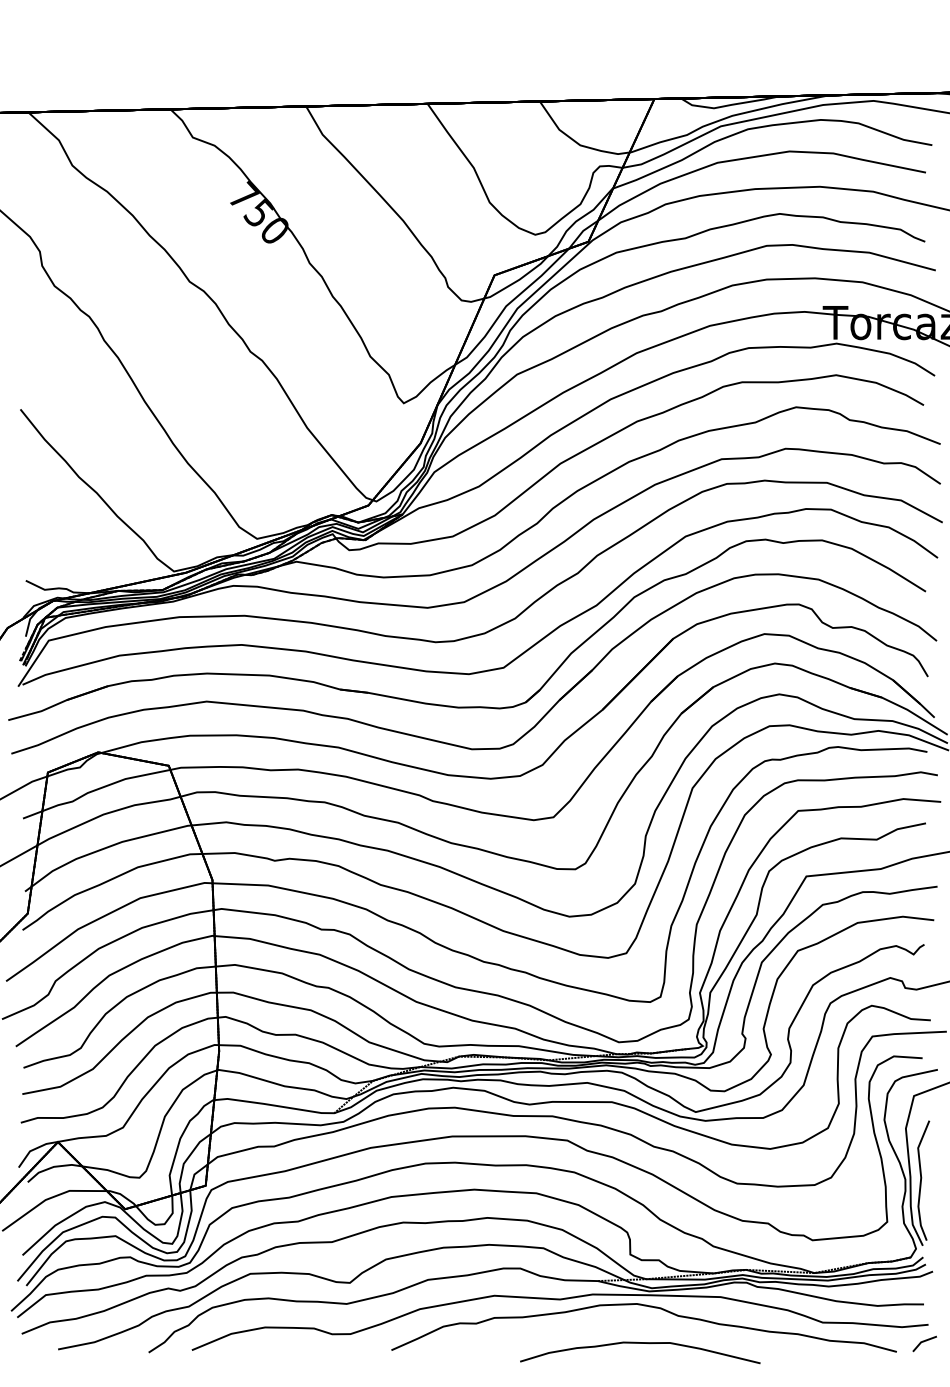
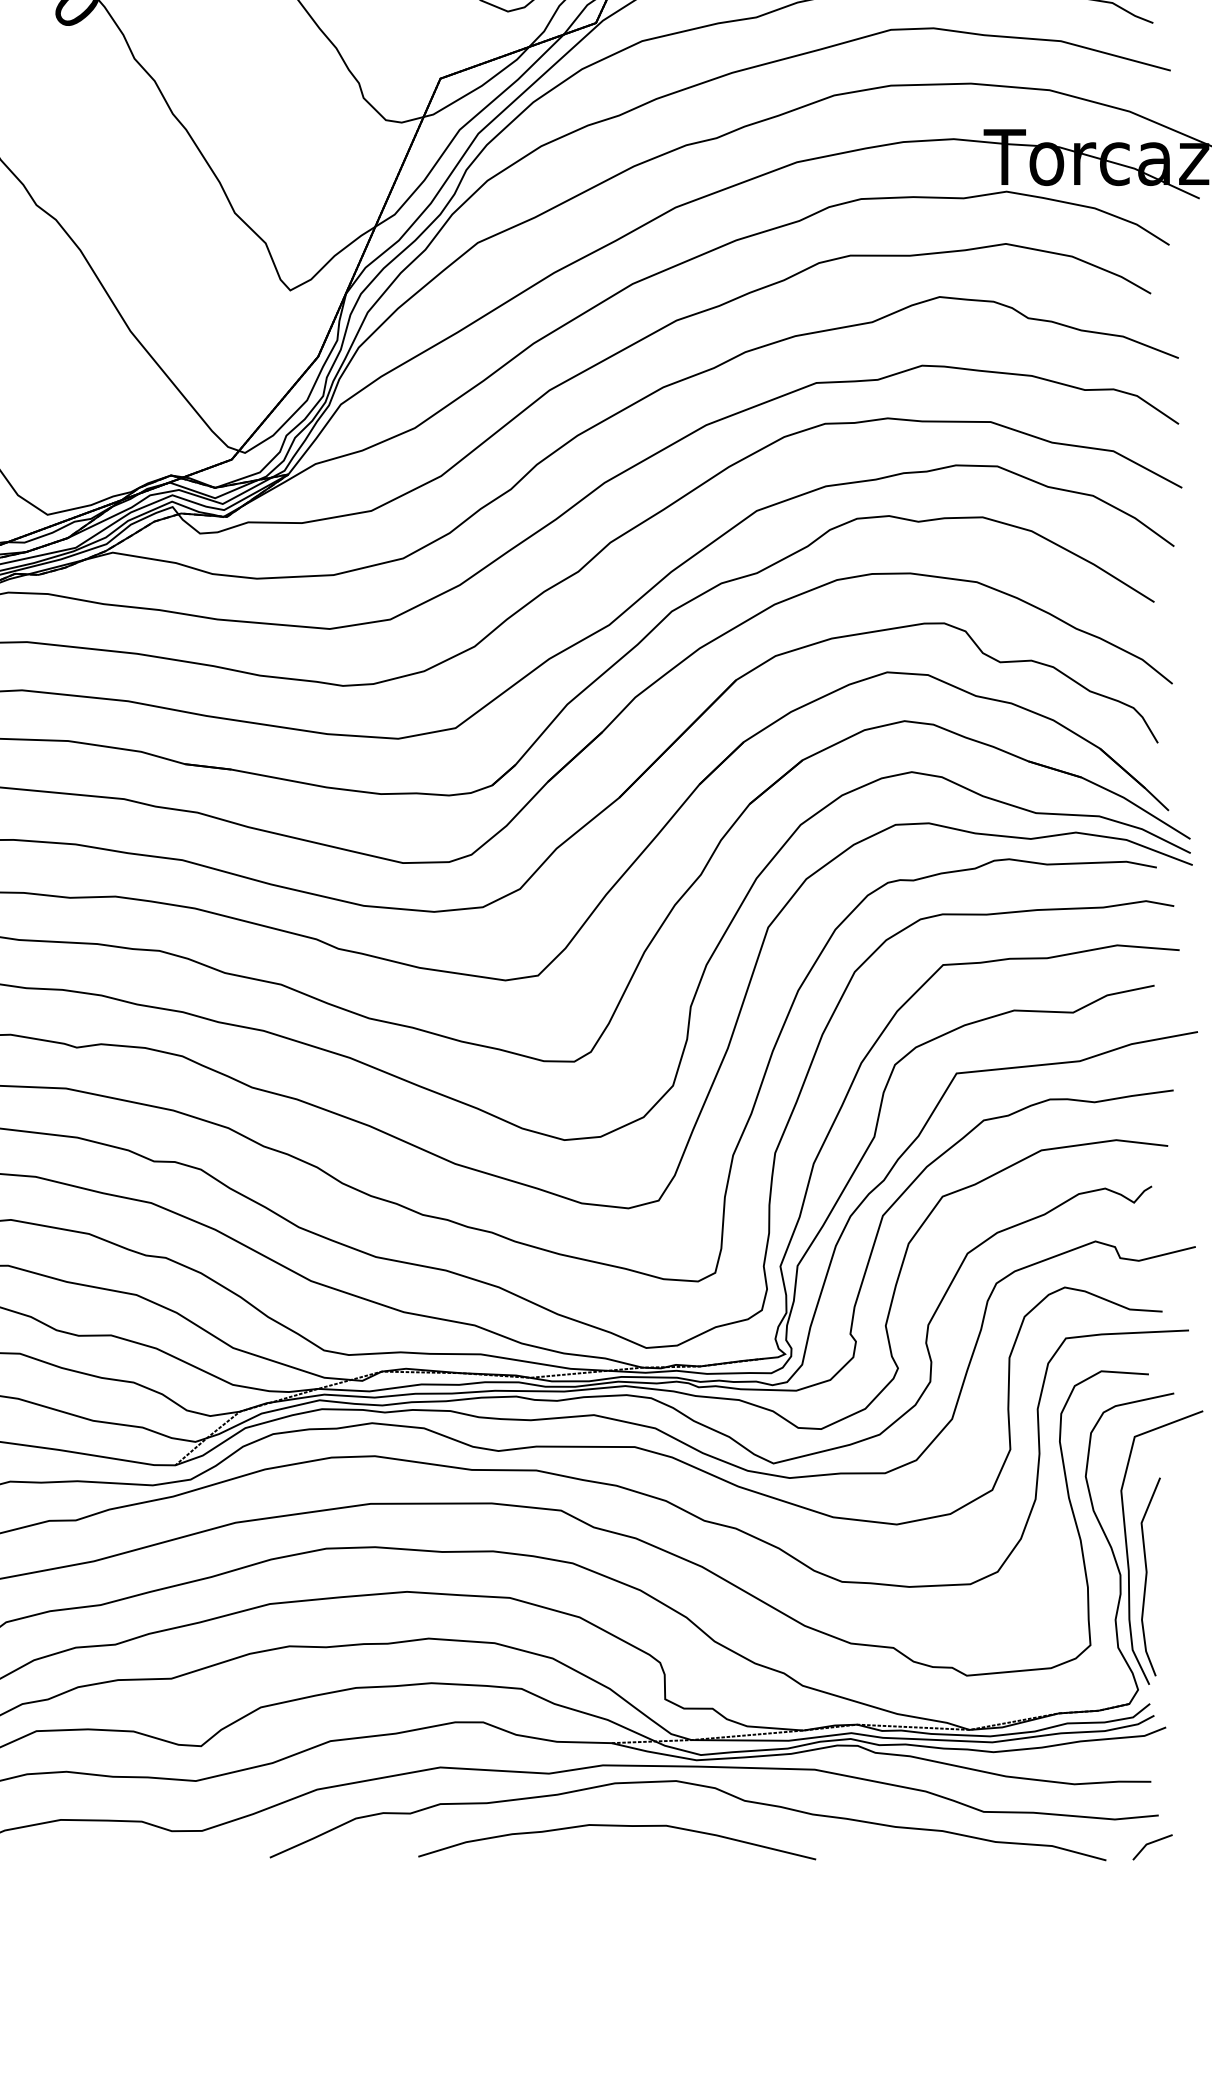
curve: (640, 1343) -> (617, 1826), moved

